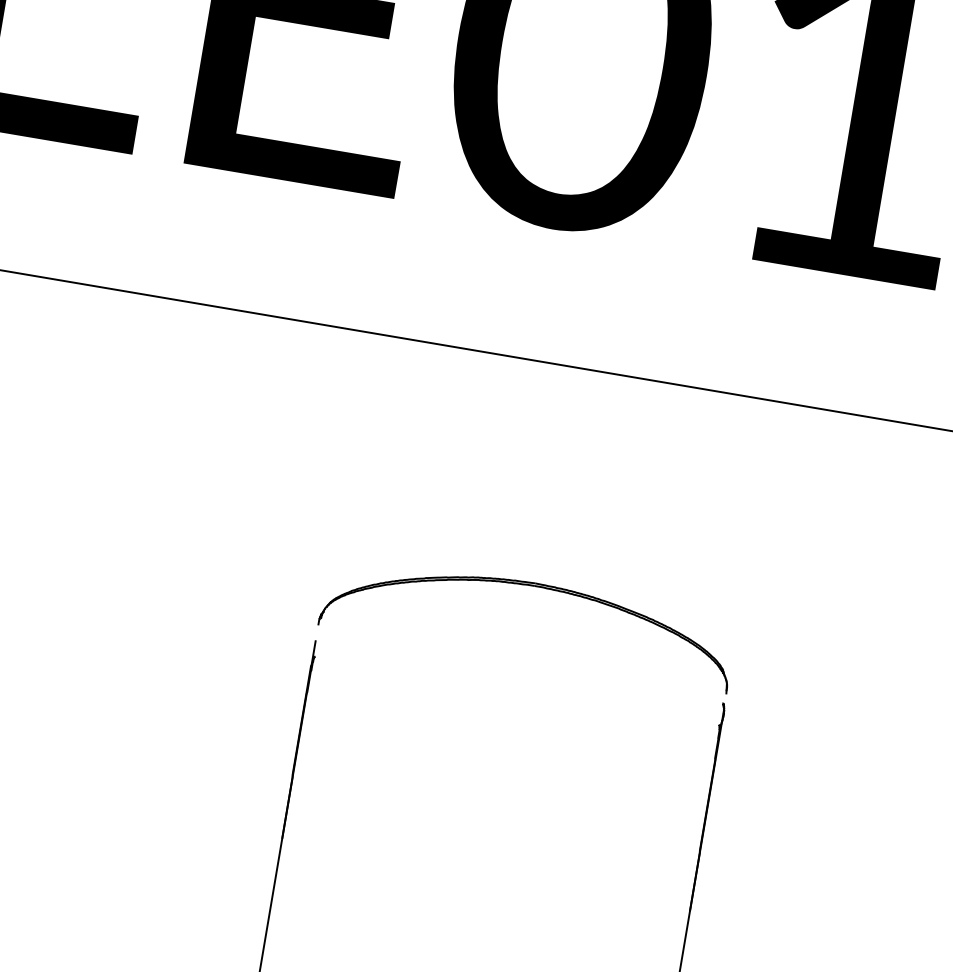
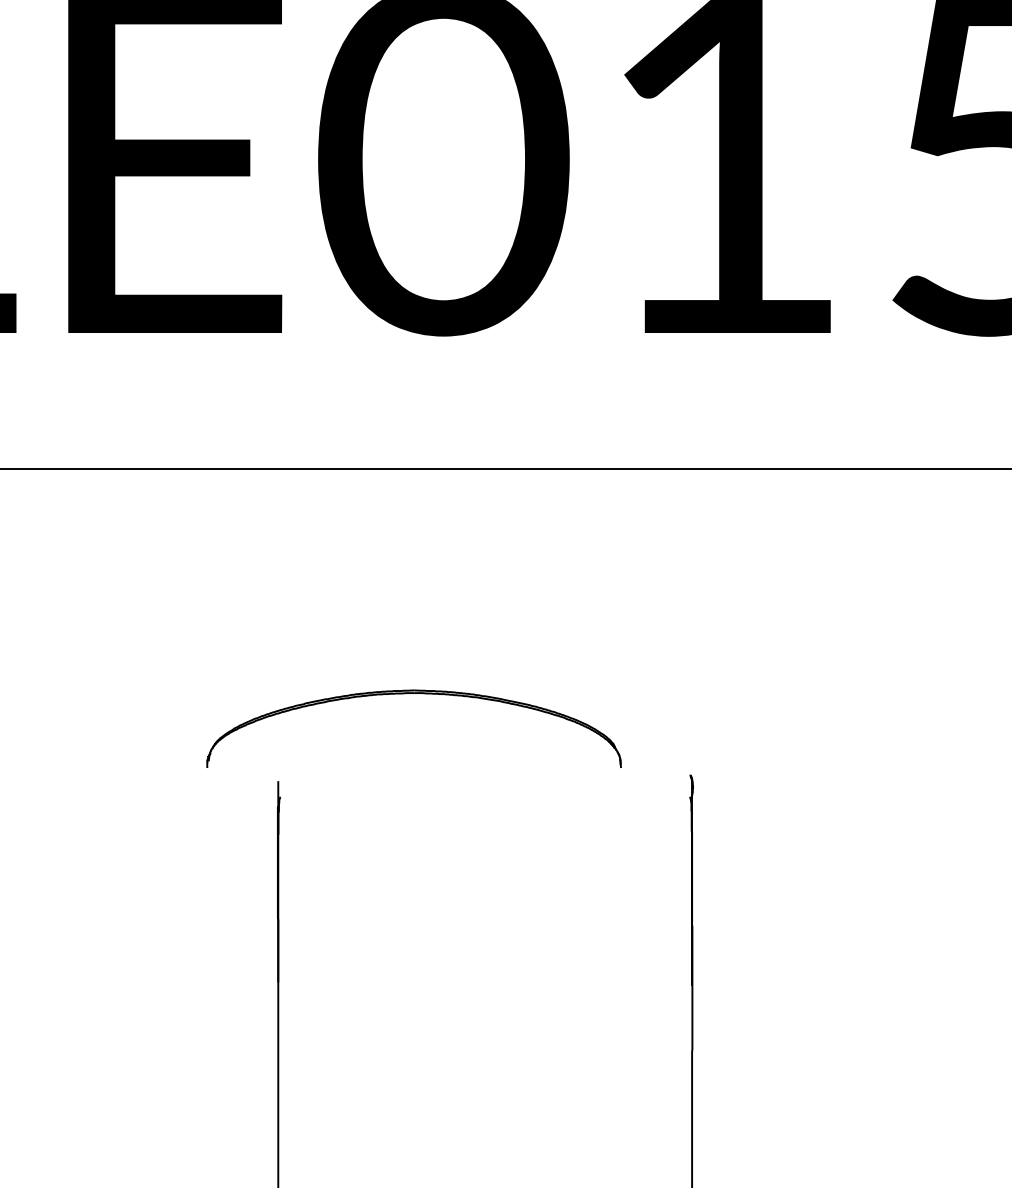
part: (526, 585) -> (405, 694), moved

